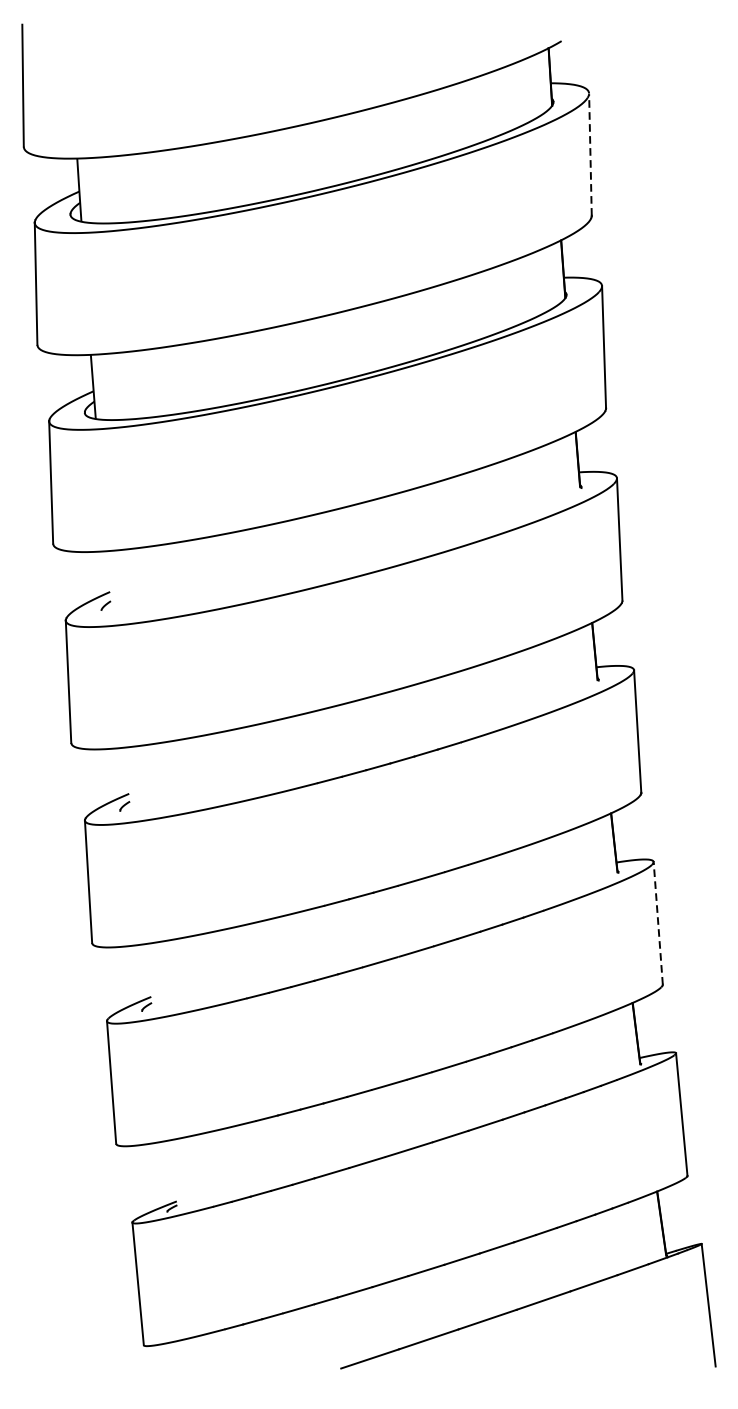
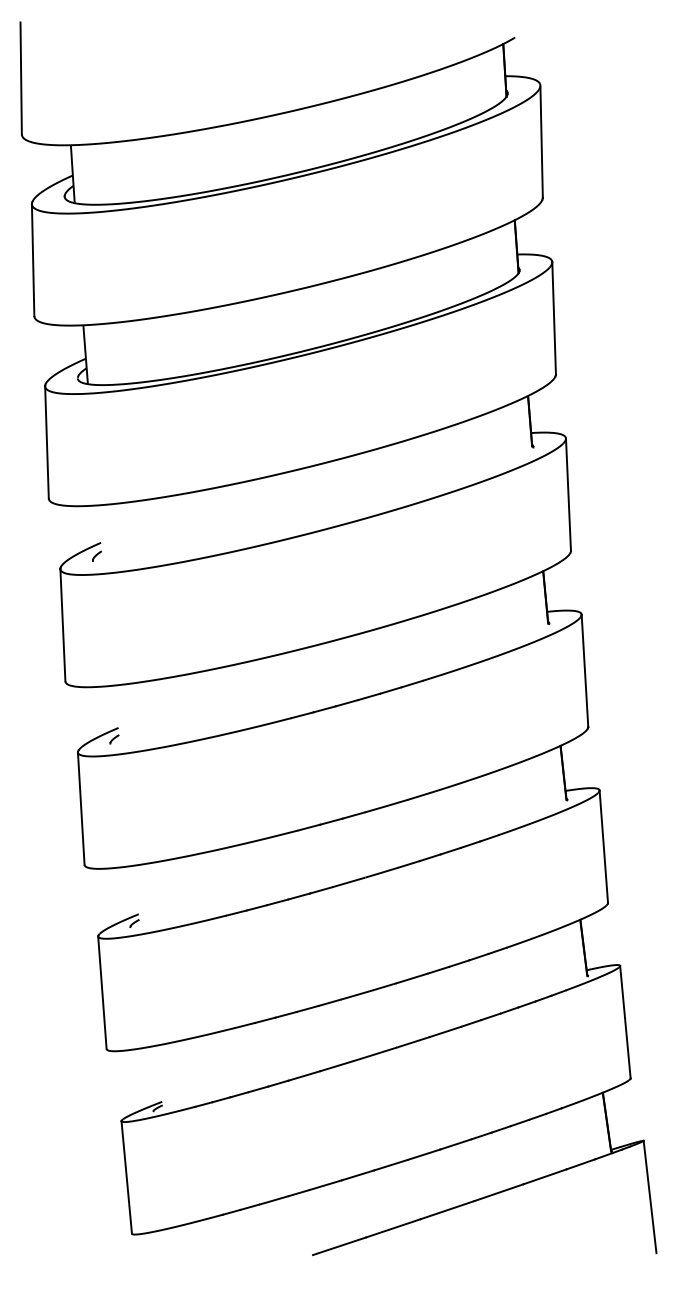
line: (590, 154) -> (541, 141), dashed -> solid
line: (657, 923) -> (603, 846), dashed -> solid

